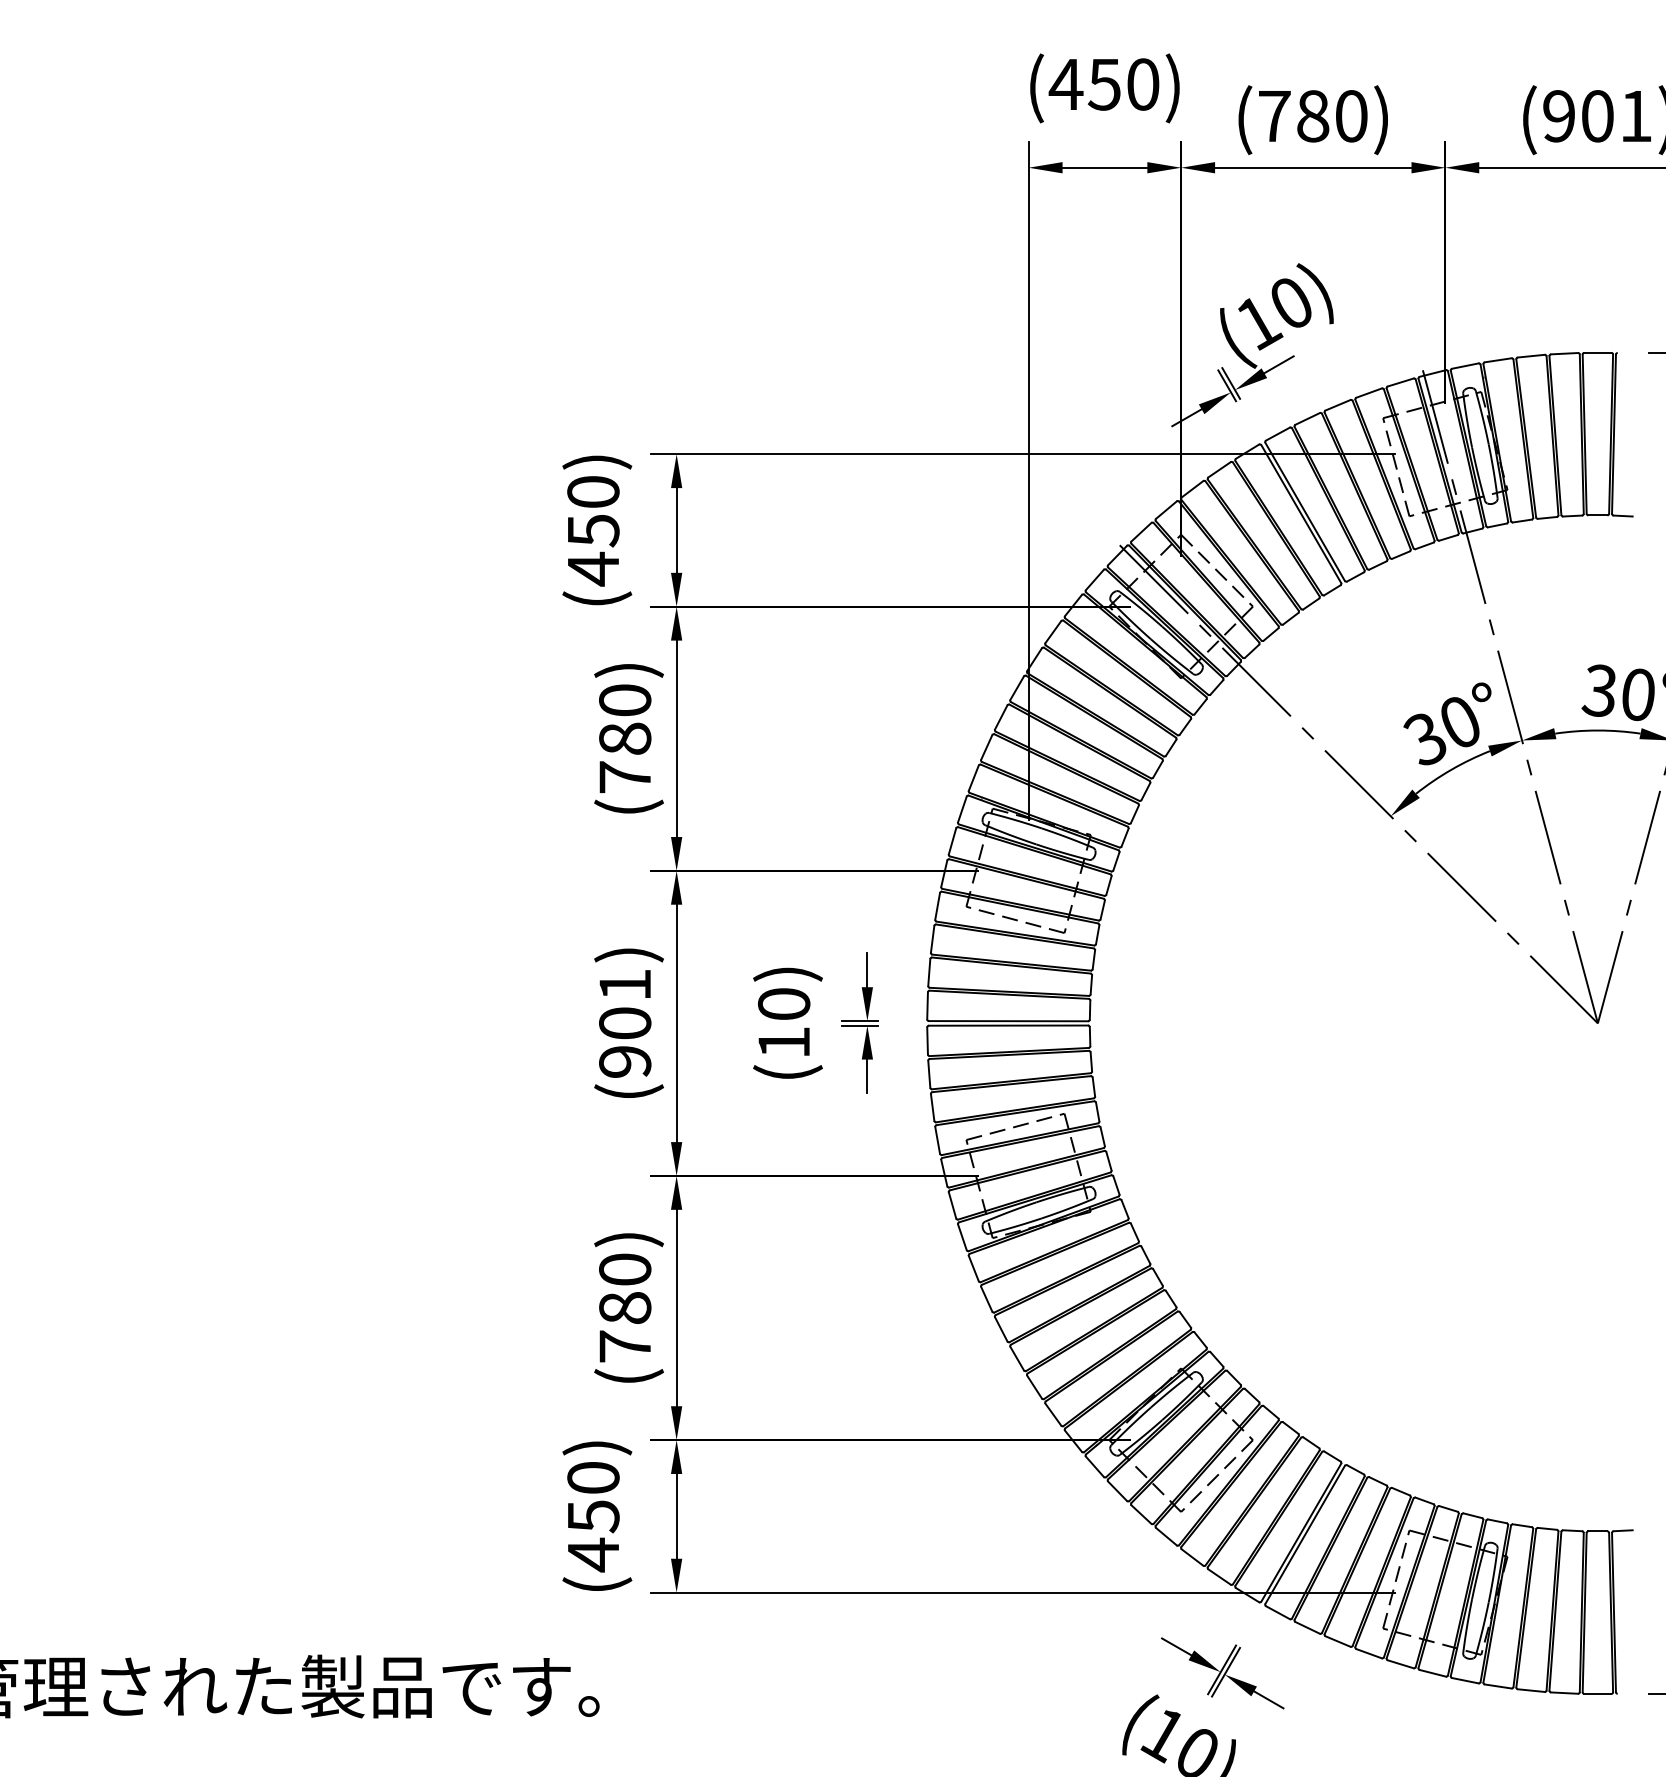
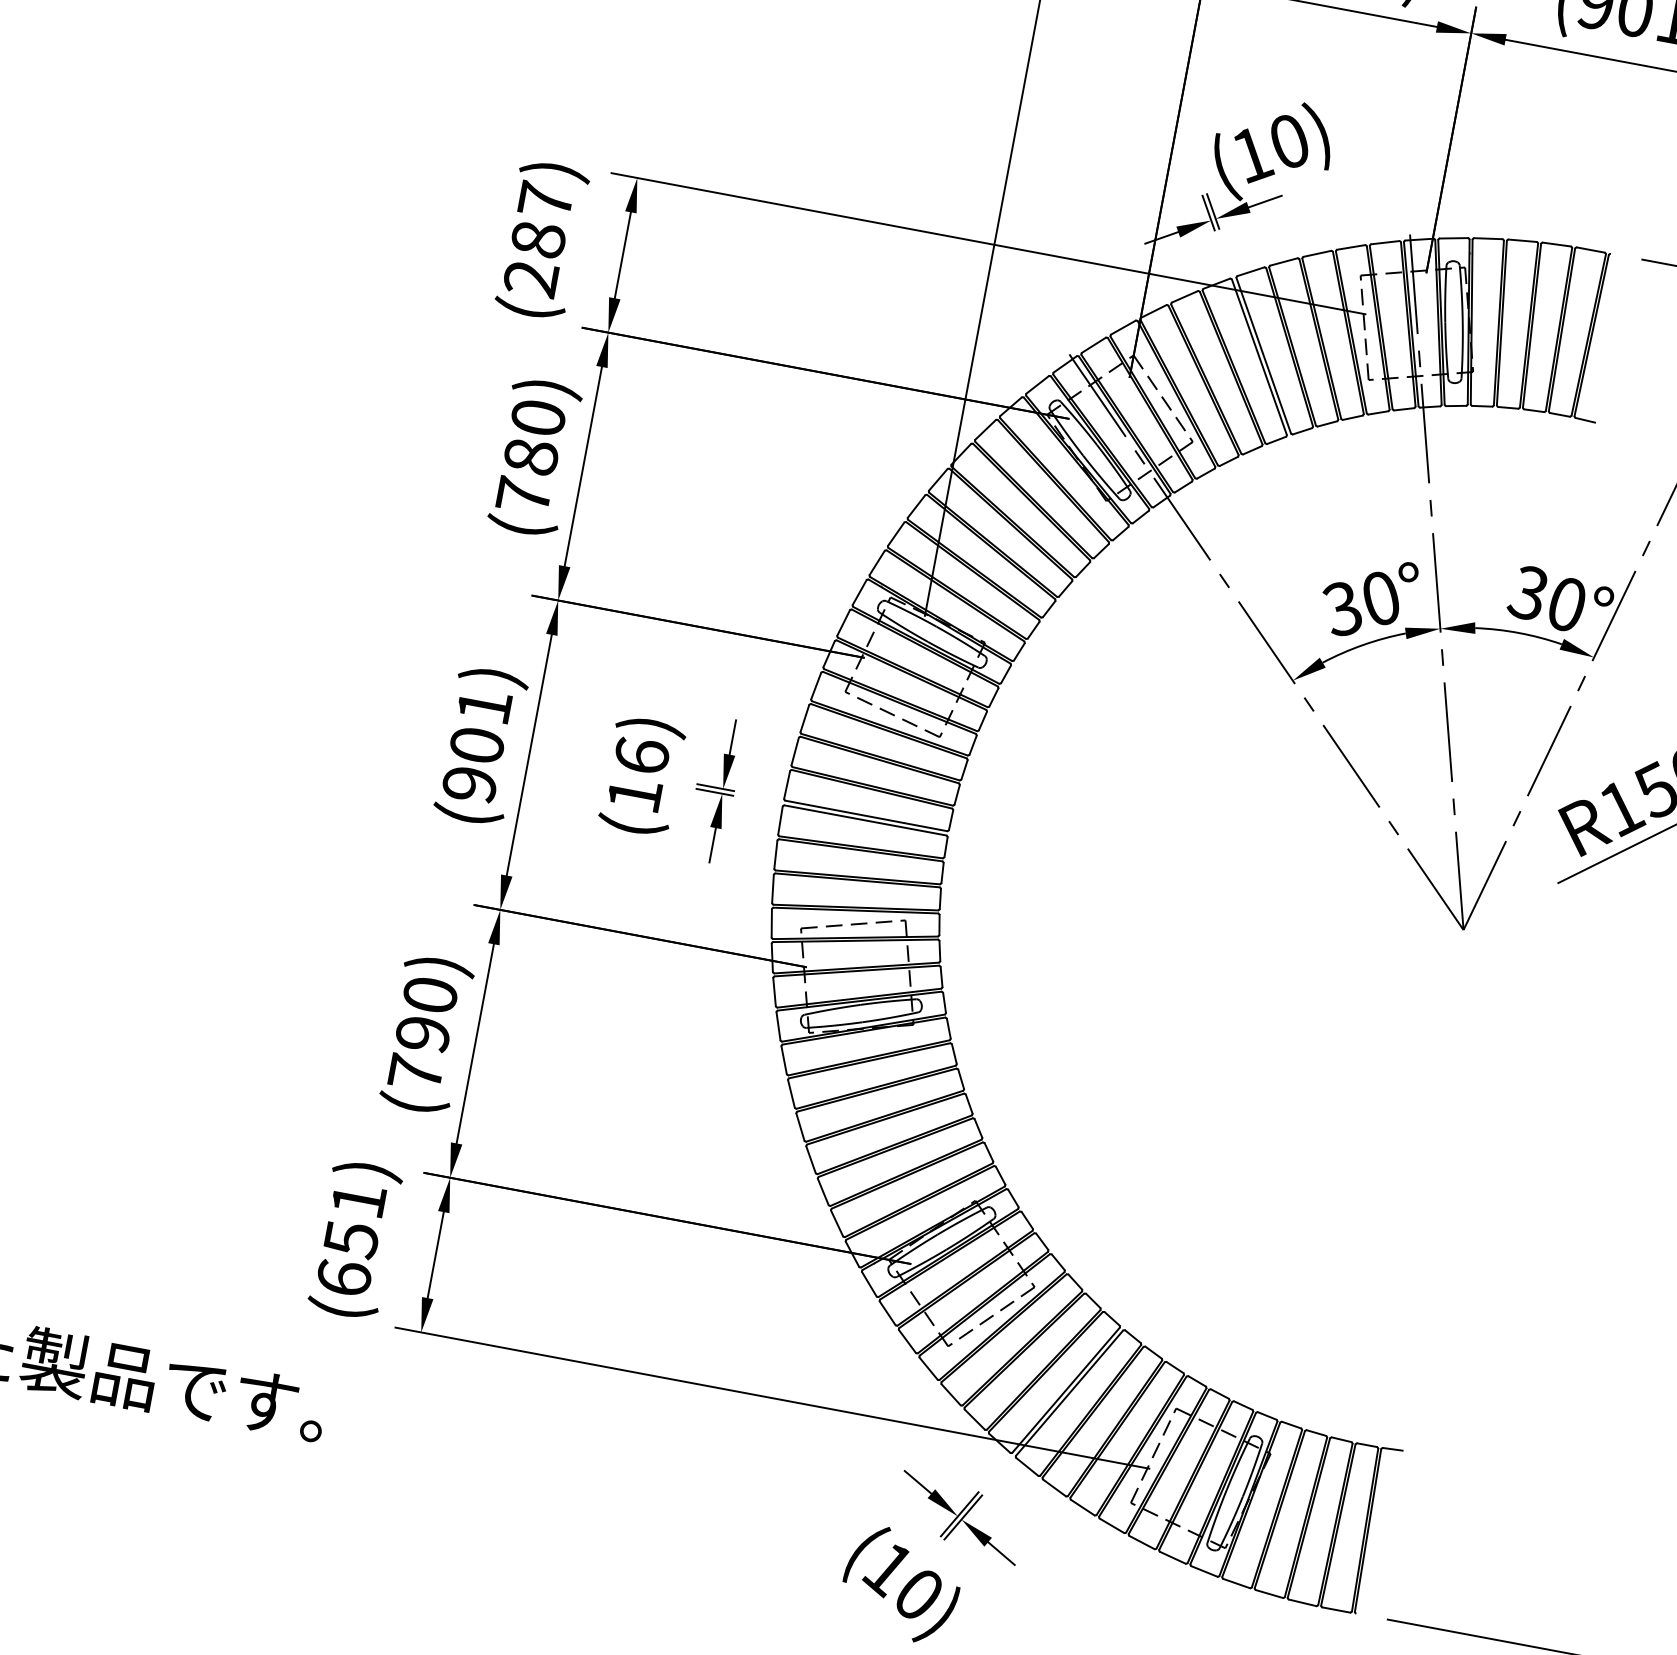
text: (593, 531) -> (538, 240), (450) -> (287)
text: (784, 1003) -> (642, 755), (10) -> (16)
text: (625, 1308) -> (423, 1034), (780) -> (790)
text: (593, 1517) -> (351, 1240), (450) -> (651)

